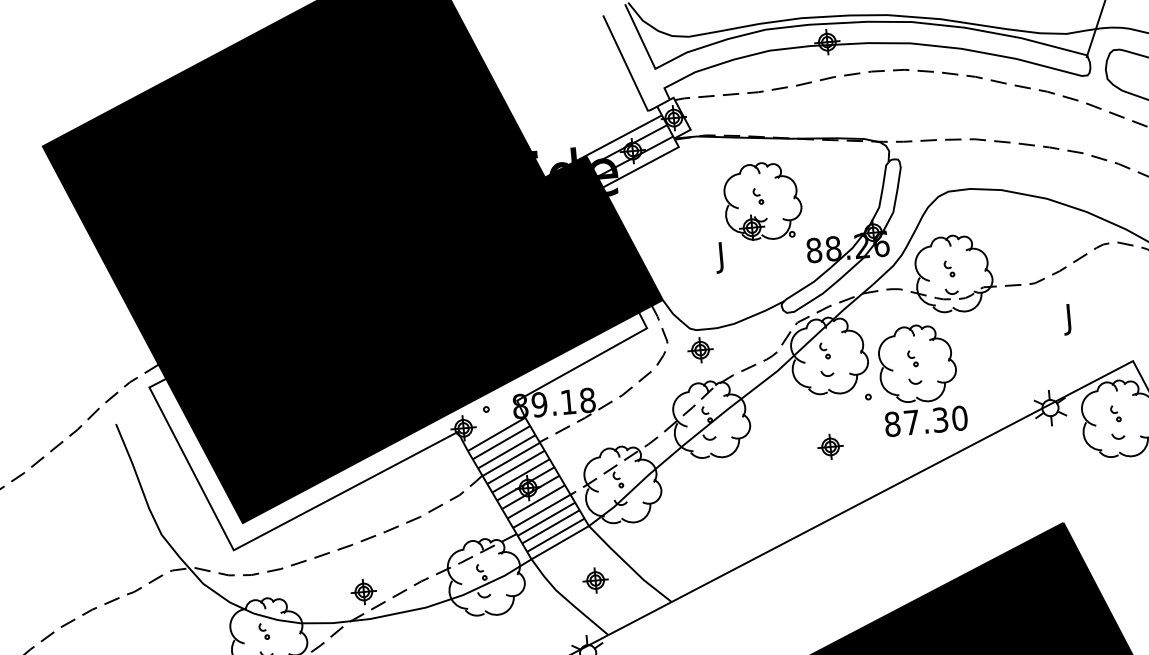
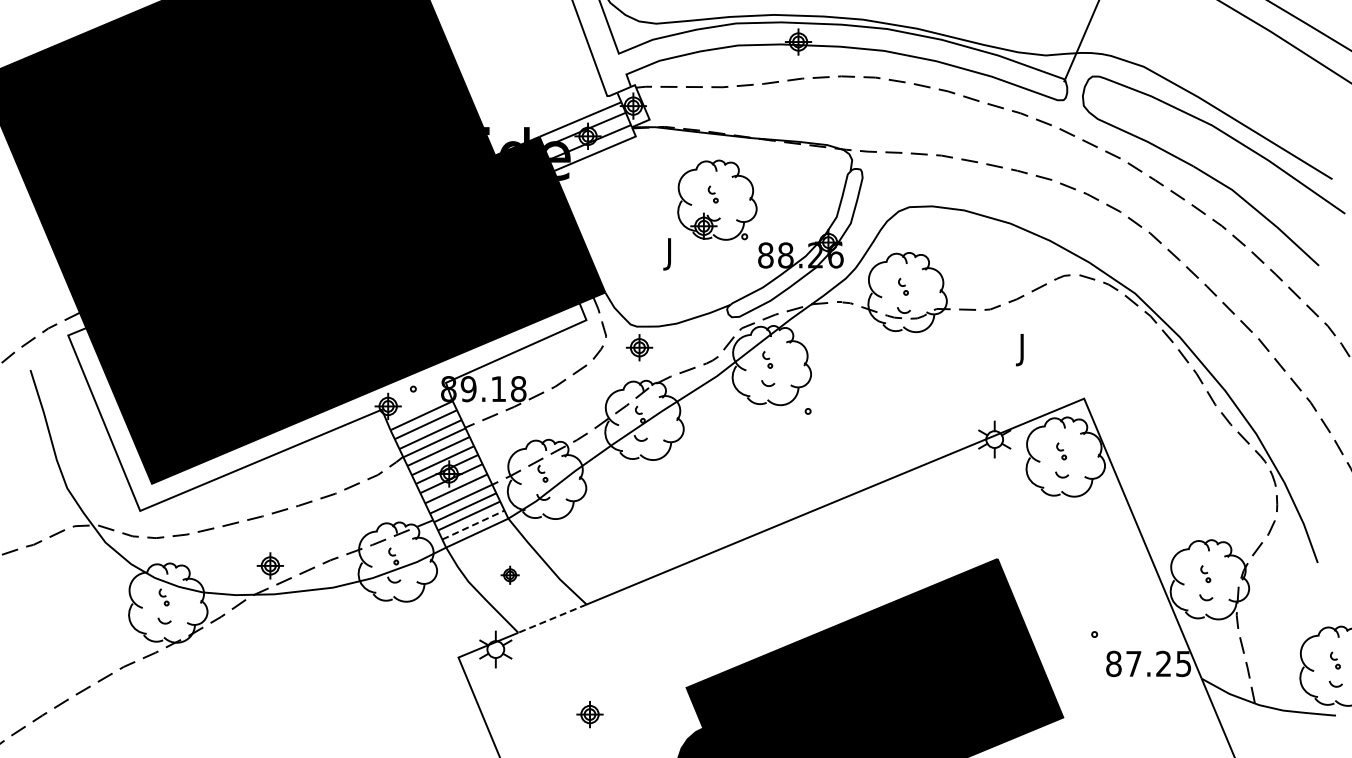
part: (921, 378) -> (864, 397), removed
part: (830, 446) -> (764, 458), removed
line: (555, 534) -> (473, 524), solid -> dashed
part: (594, 579) -> (509, 574), size x0.7
line: (640, 618) -> (552, 618), solid -> dashed

